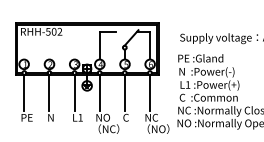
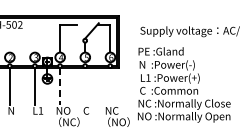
line: (124, 92) -> (84, 85), removed
line: (149, 92) -> (109, 85), removed
line: (99, 93) -> (59, 86), solid -> dashed

